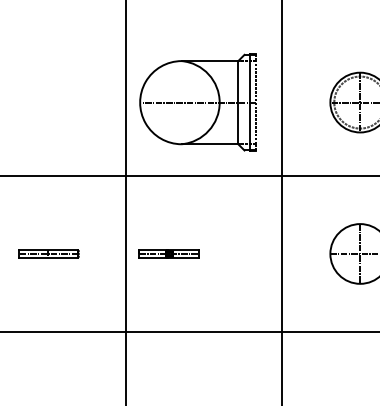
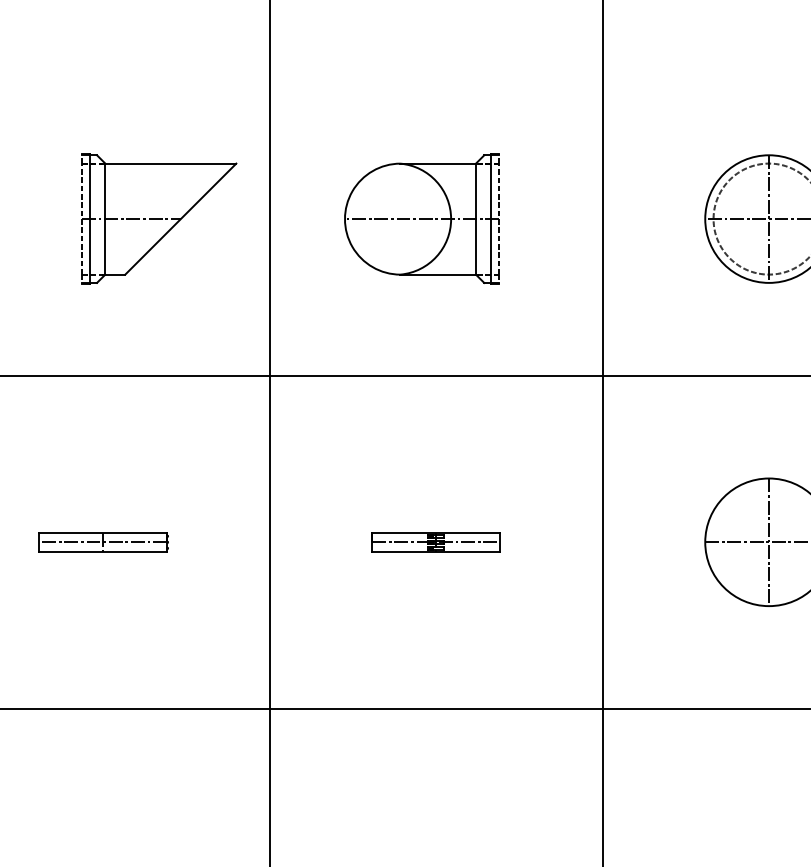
part: (74, 102) -> (158, 218), added
part: (197, 102) -> (421, 218), size x0.62
part: (168, 253) -> (434, 541), moved

